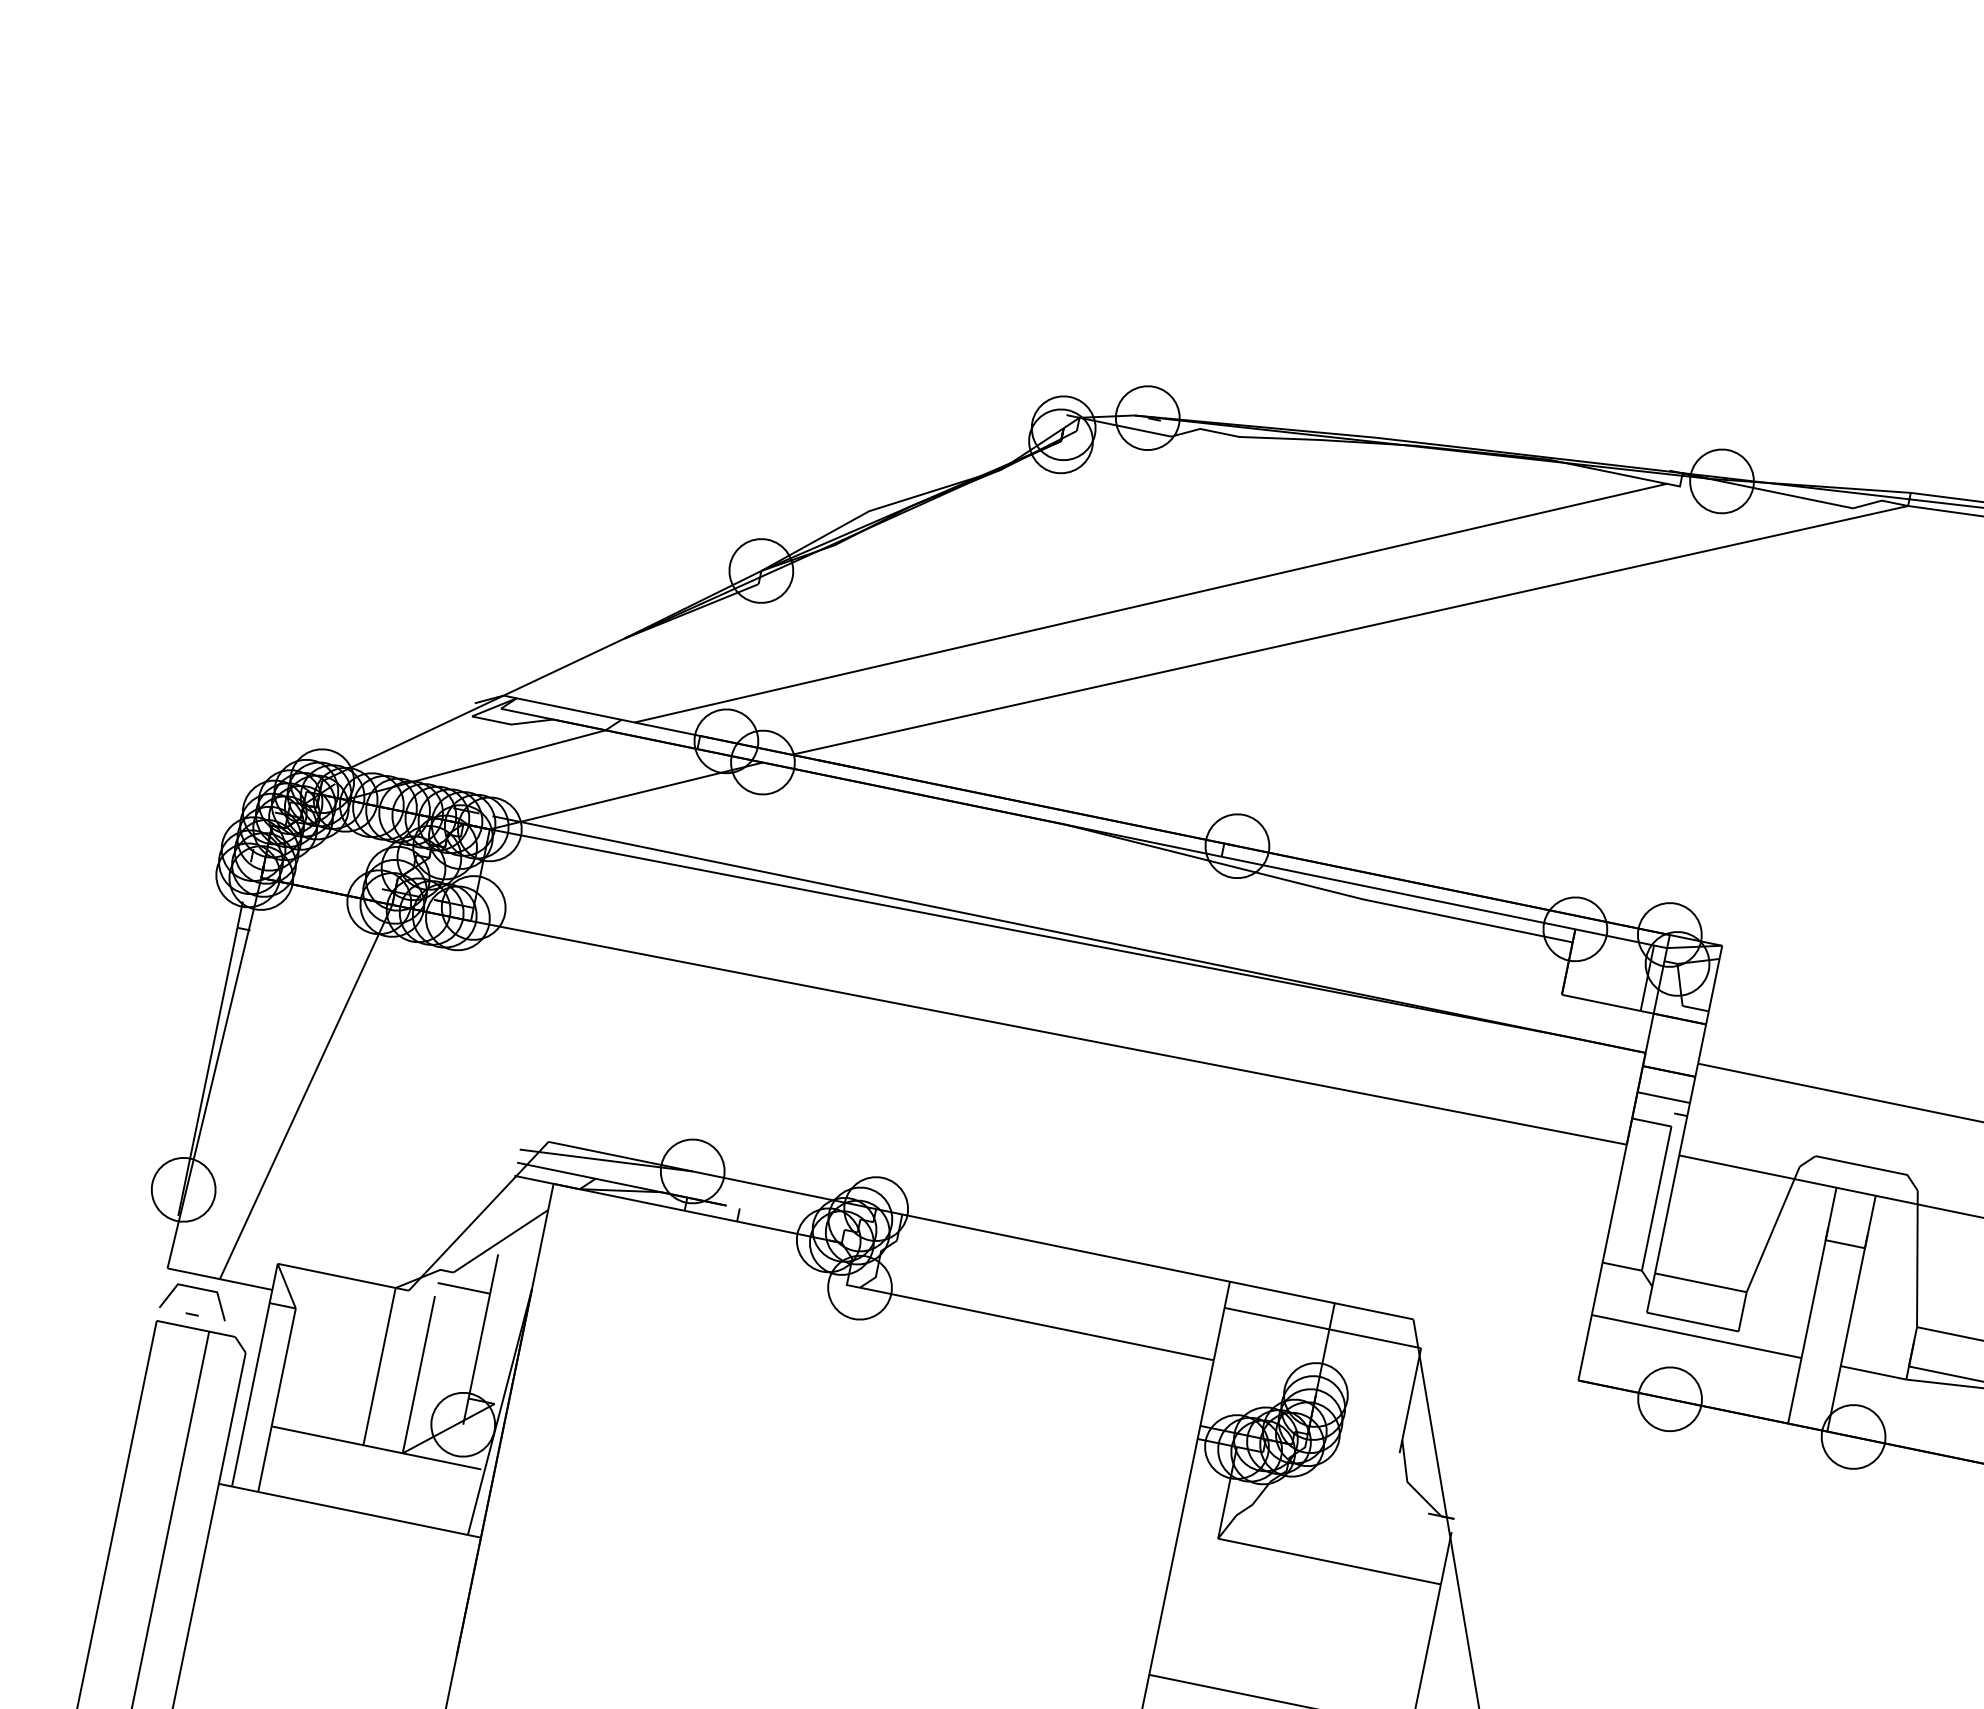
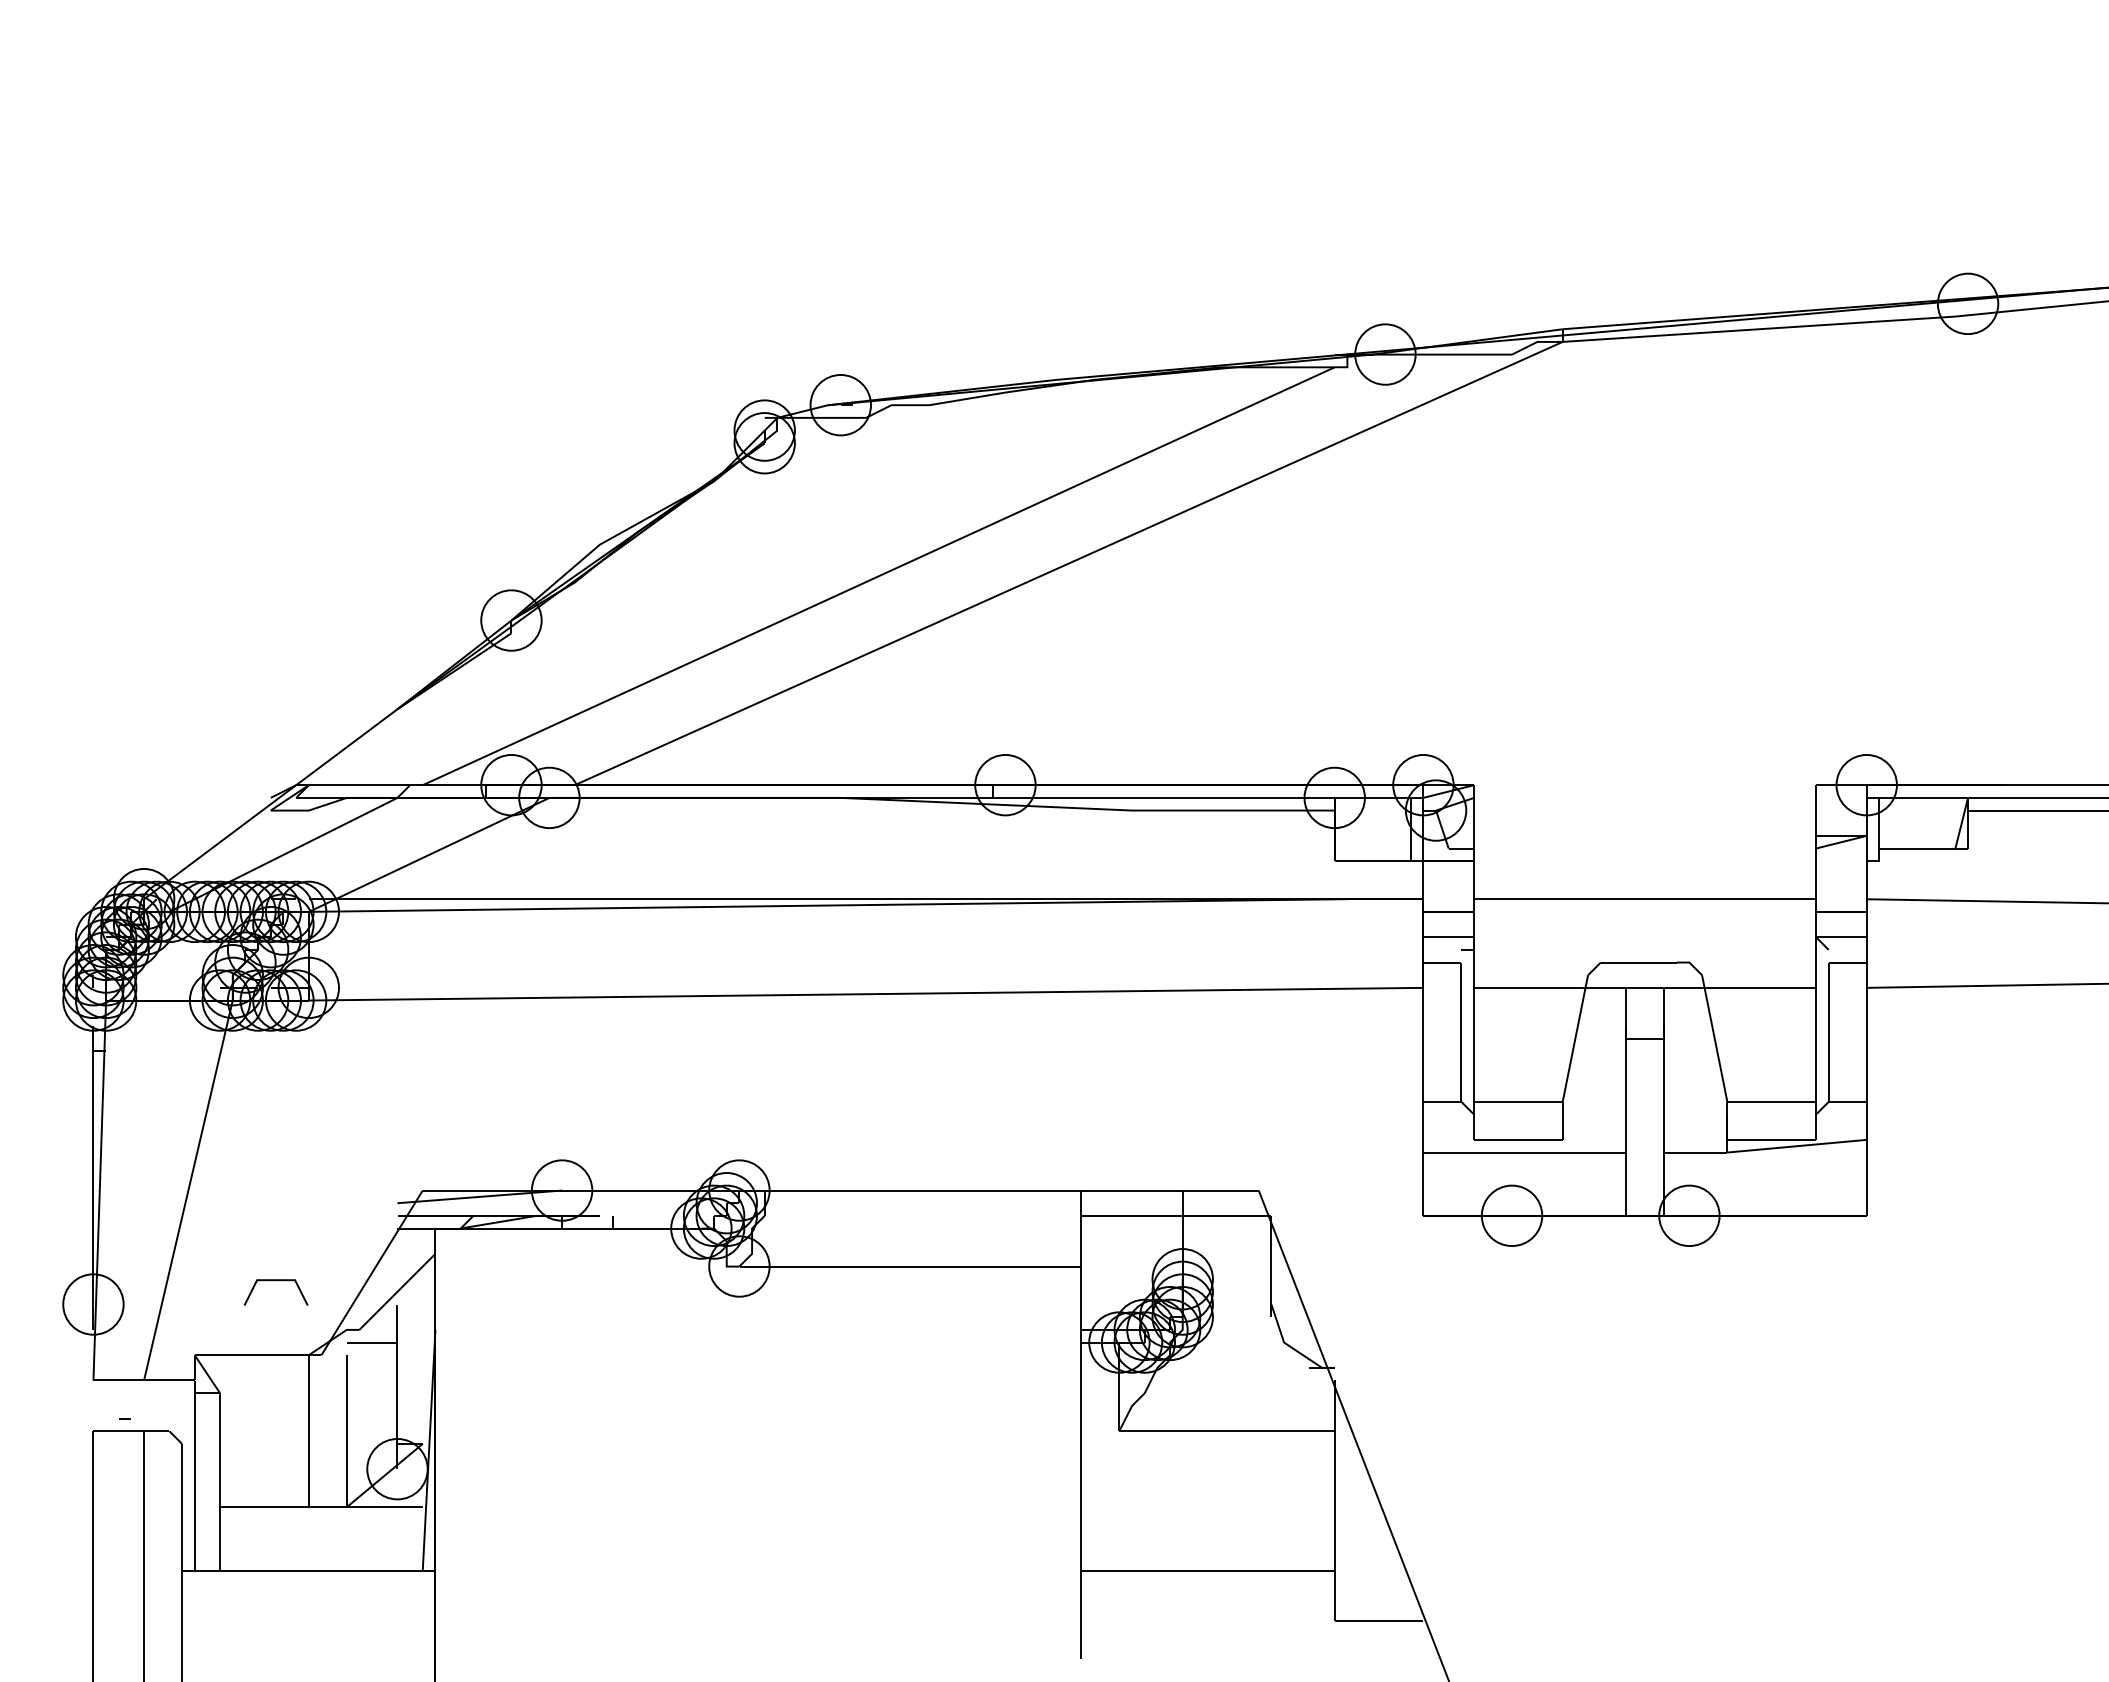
curve: (197, 1289) -> (276, 1281), moved

